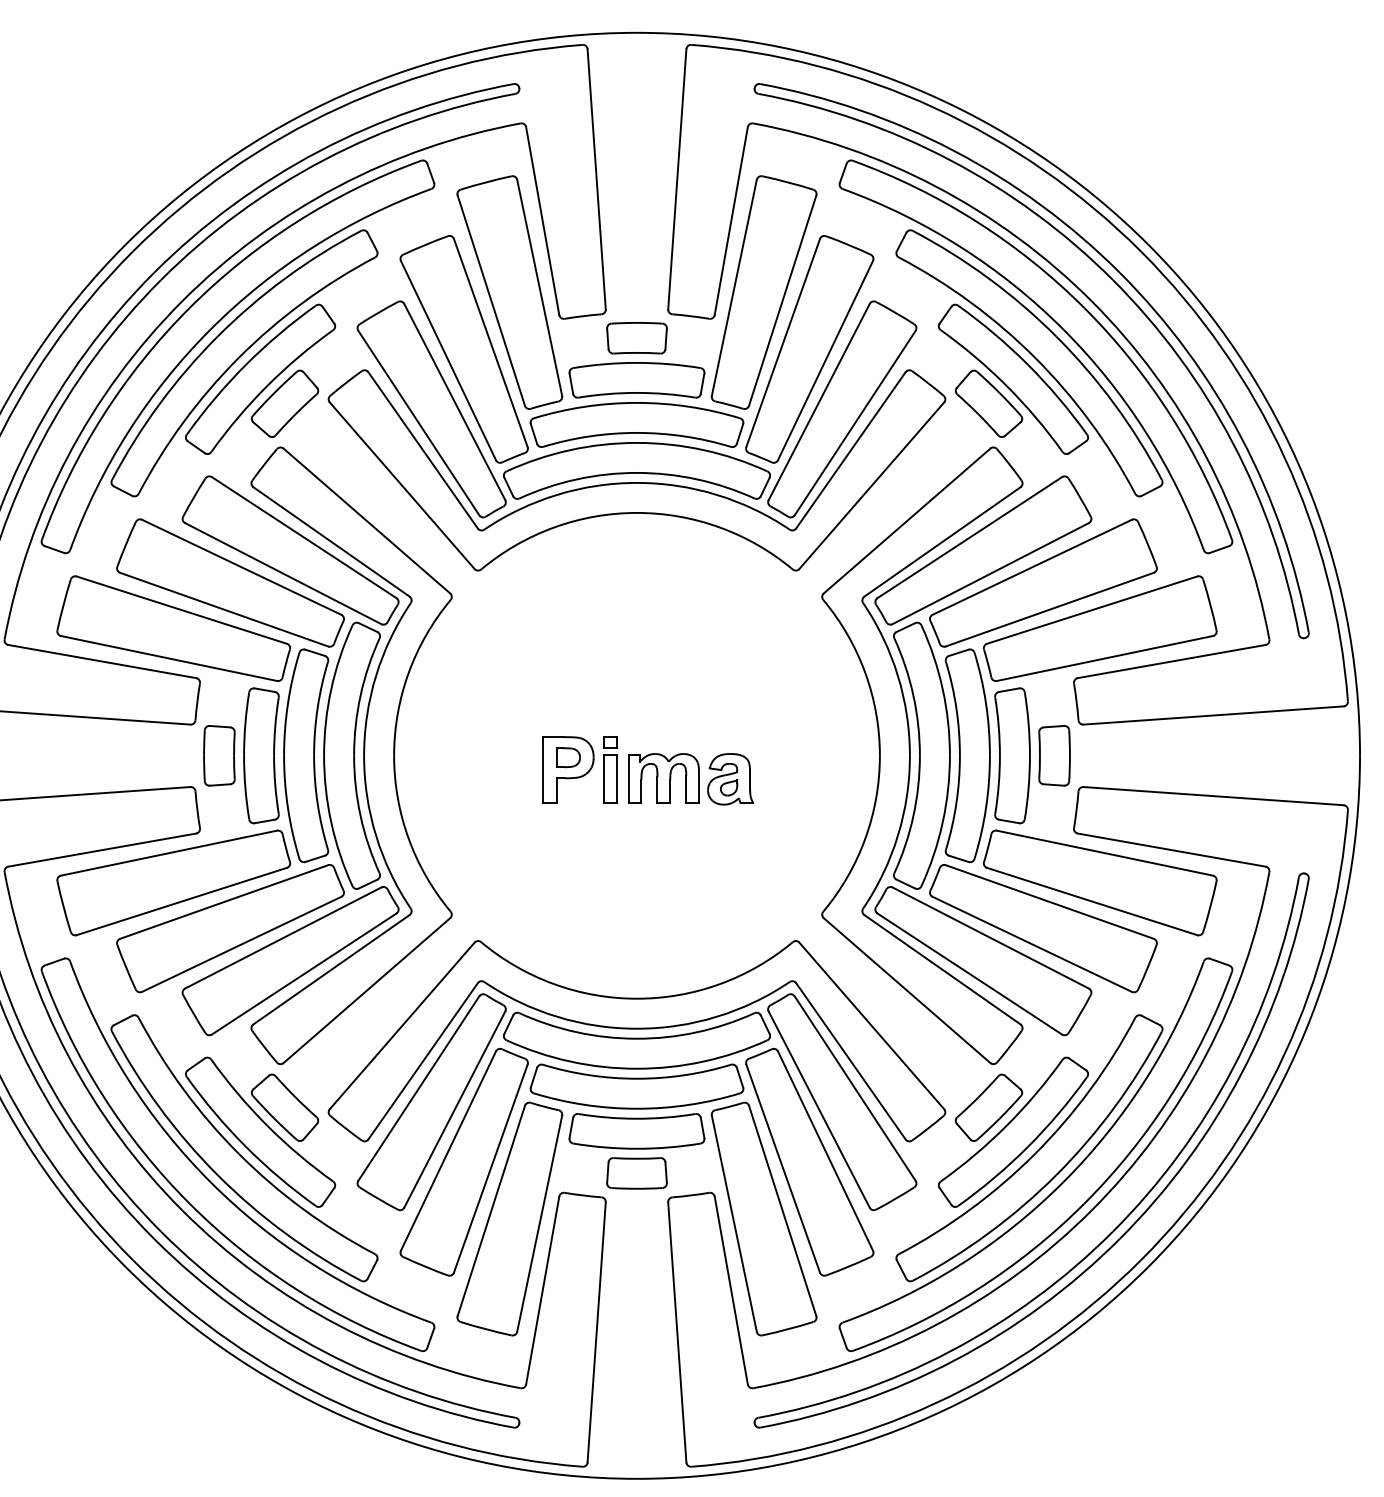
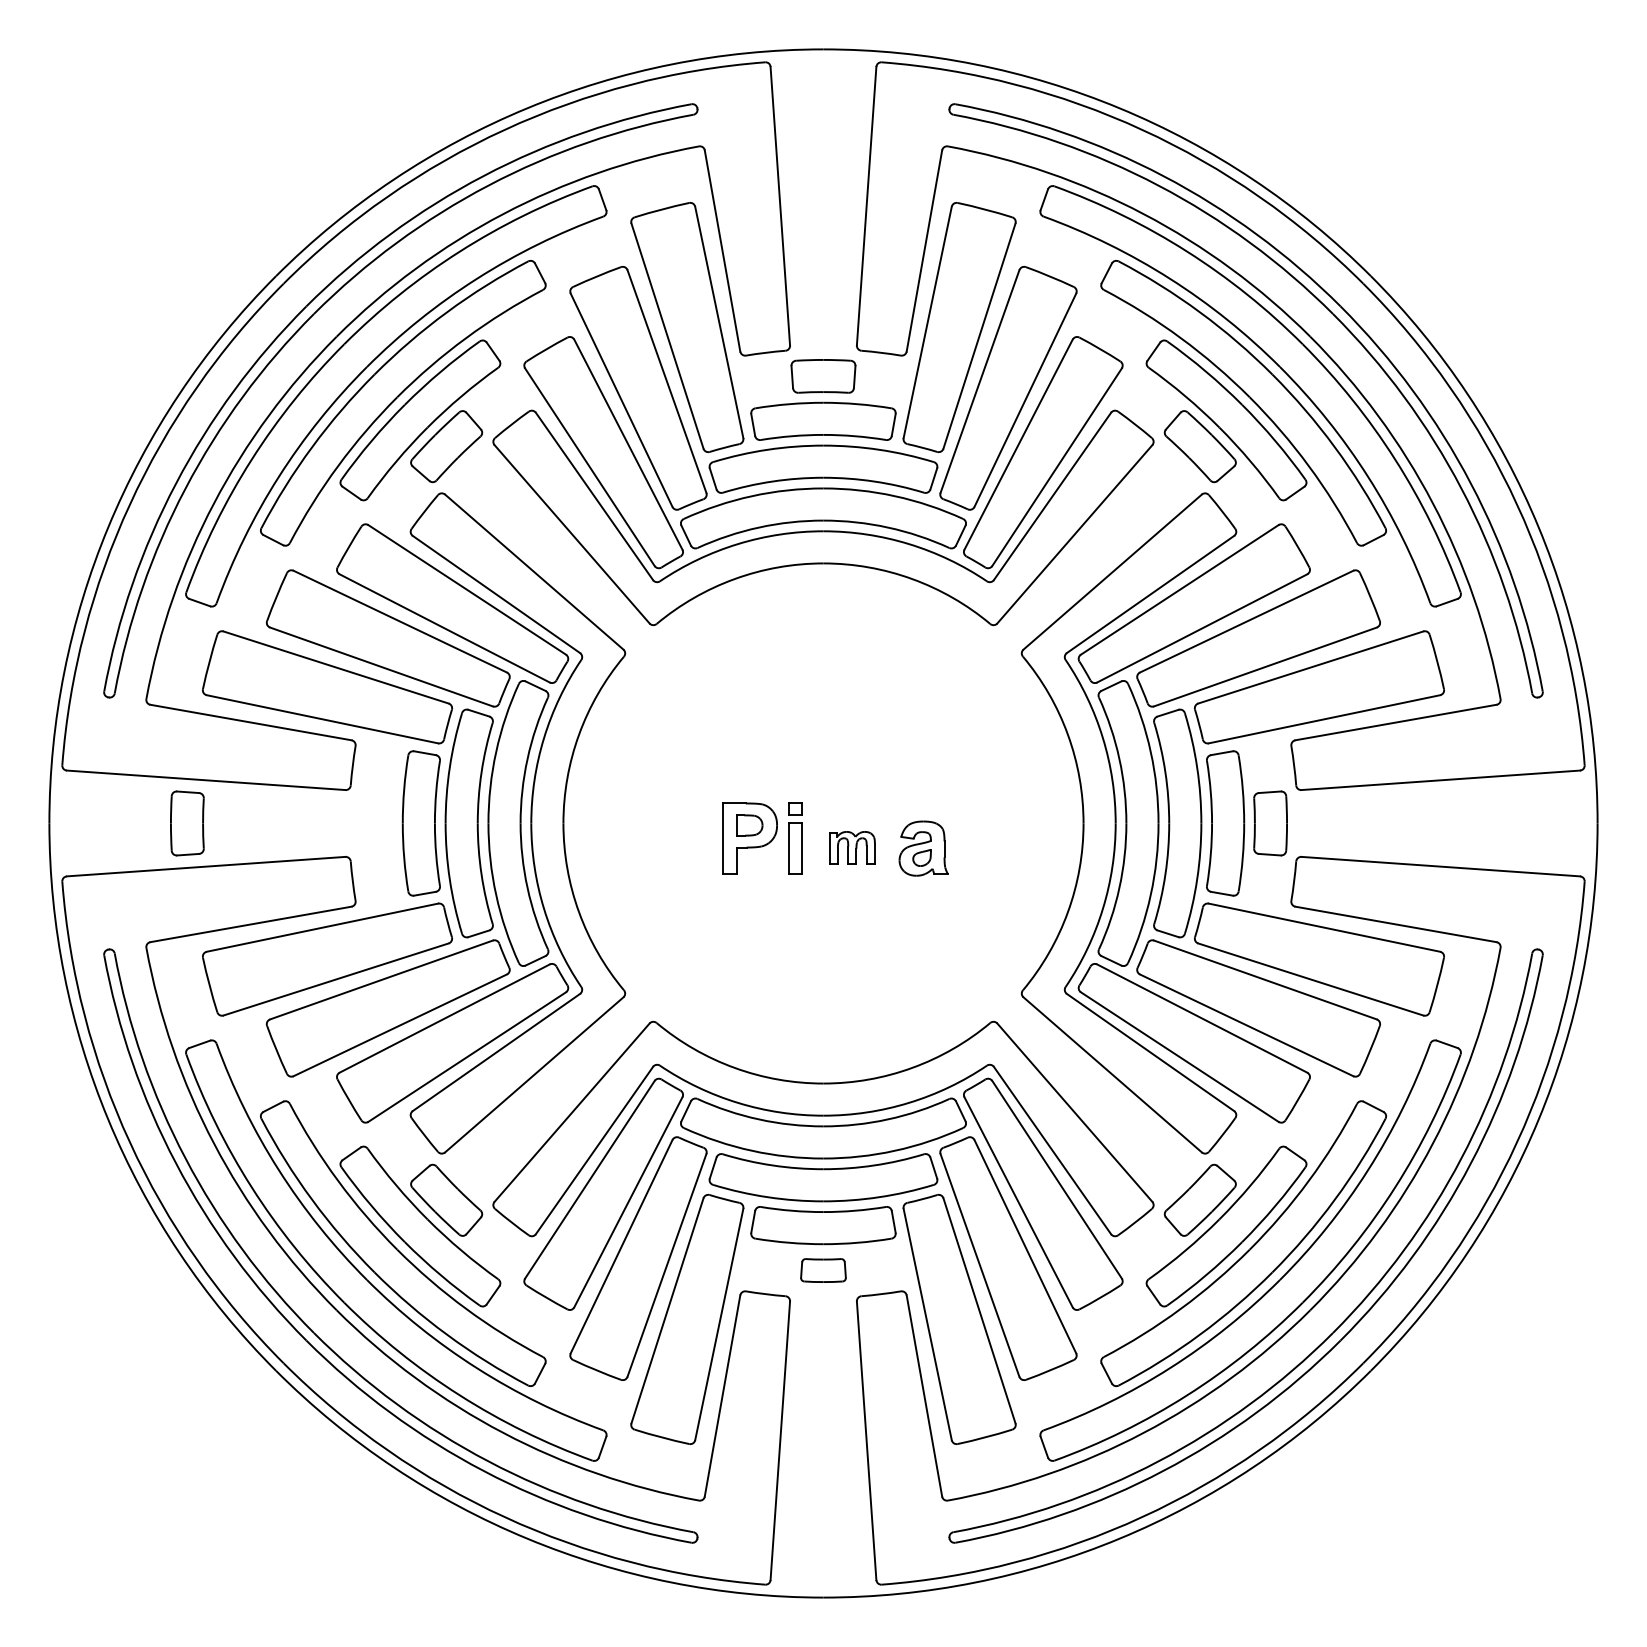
part: (219, 755) -> (187, 823), moved
part: (664, 778) -> (852, 847), size x0.6
part: (637, 1173) -> (823, 1270), size x0.7

